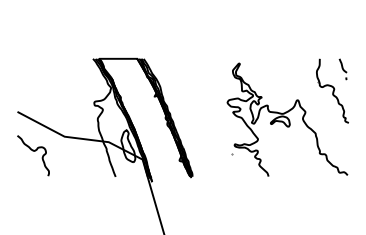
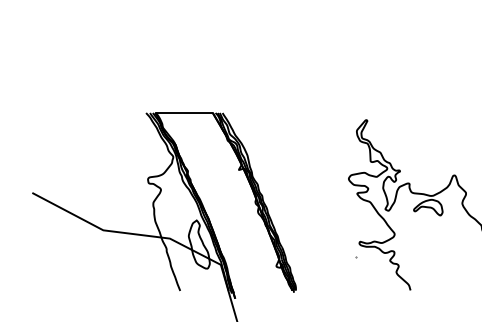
curve: (33, 151) -> (56, 252), removed

